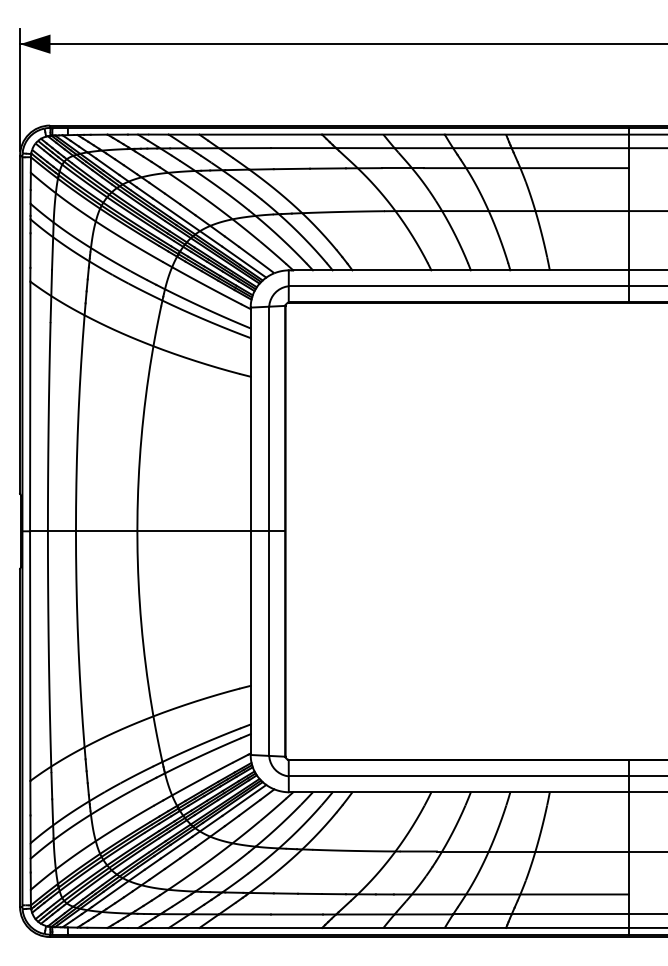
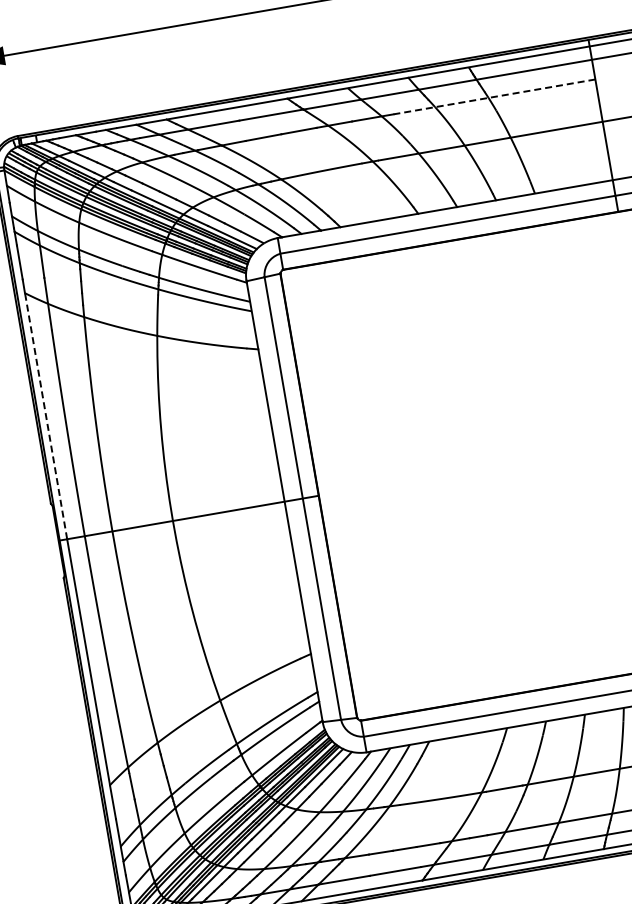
line: (525, 168) -> (493, 97), solid -> dashed
line: (30, 406) -> (46, 416), solid -> dashed

